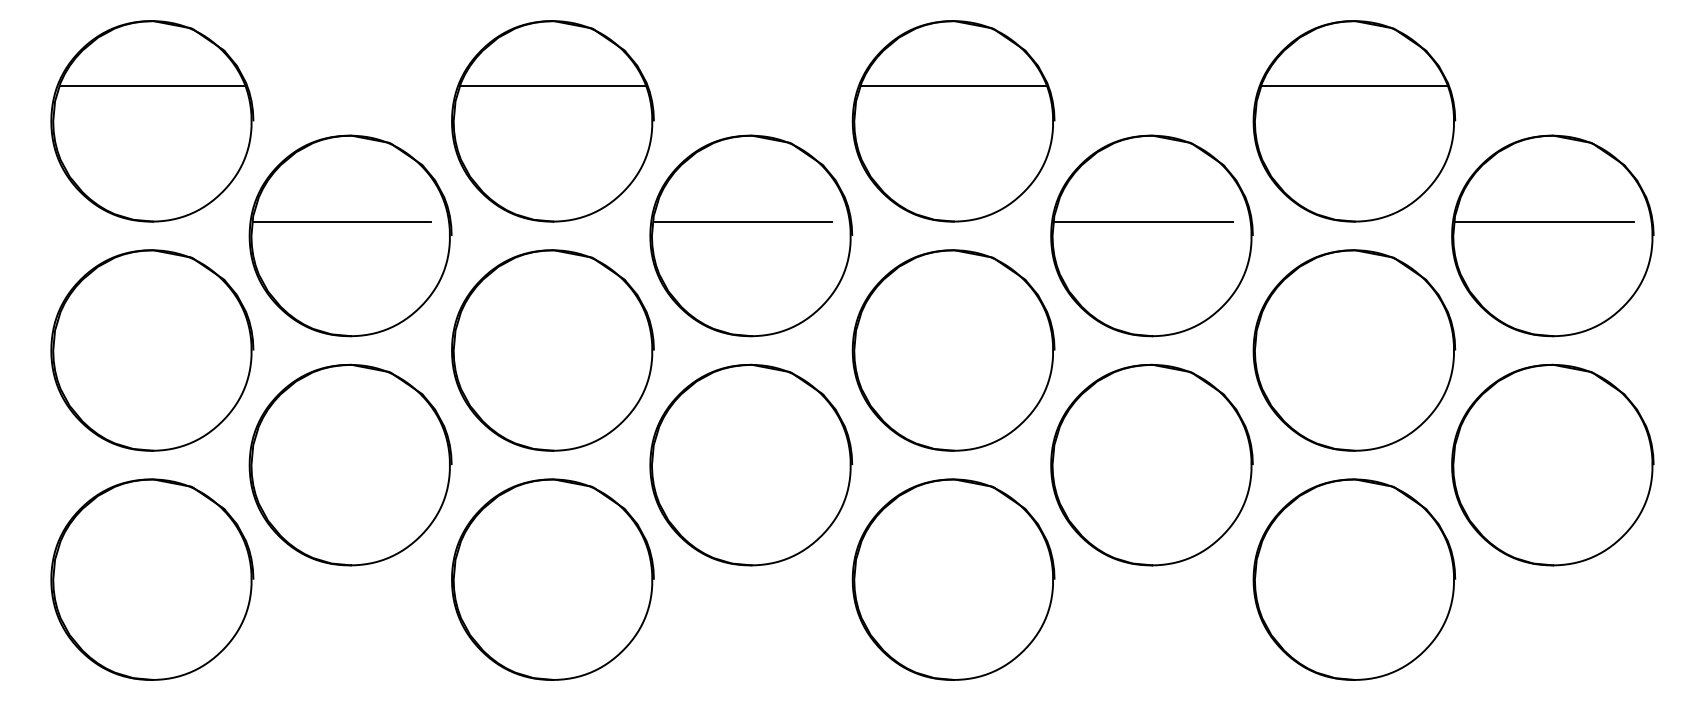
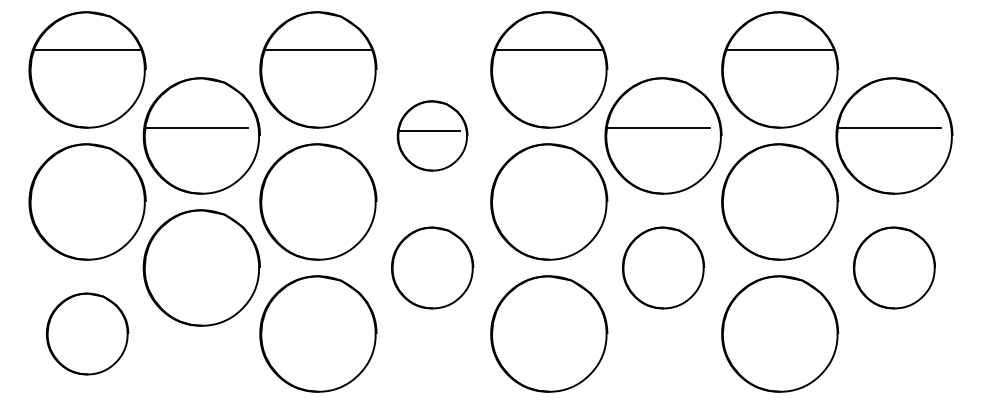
part: (750, 235) -> (432, 135), size x0.6
part: (750, 464) -> (432, 267), size x0.7
part: (1151, 464) -> (663, 267), size x0.7
part: (1552, 464) -> (894, 267), size x0.7
part: (152, 578) -> (87, 333), size x0.7

